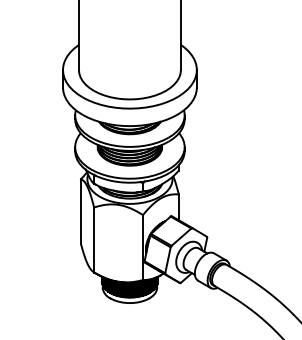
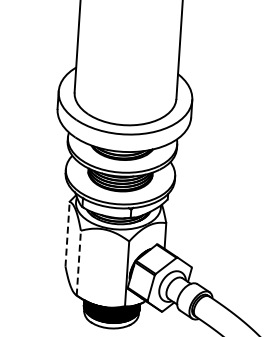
line: (81, 211) -> (68, 233), solid -> dashed
line: (94, 239) -> (79, 262), solid -> dashed

